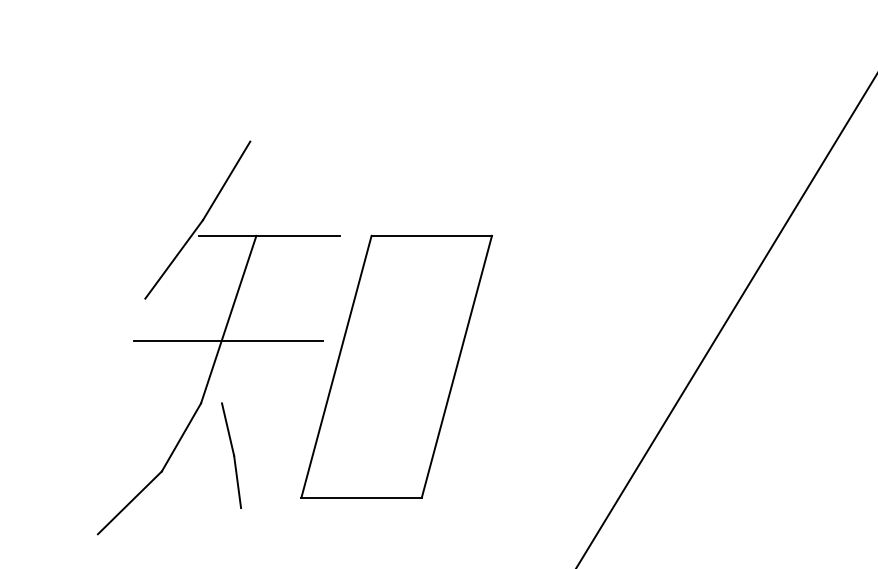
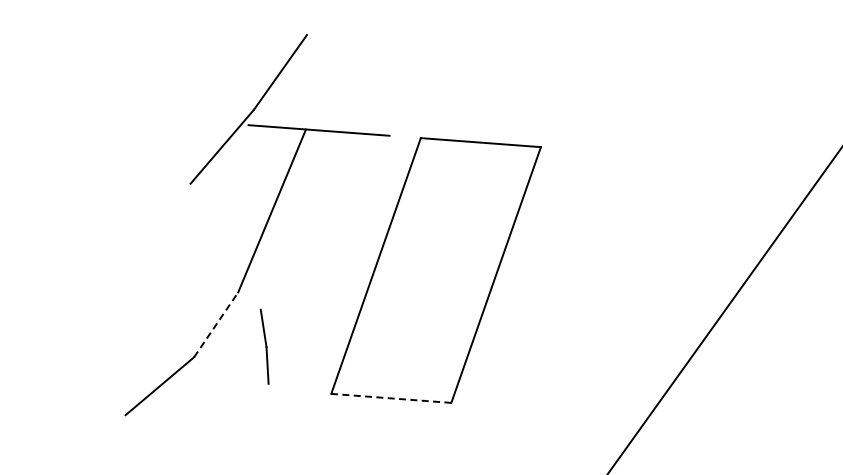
line: (228, 340) -> (270, 231), removed
line: (181, 436) -> (216, 323), solid -> dashed
part: (231, 455) -> (264, 346), size x0.7
line: (361, 497) -> (391, 398), solid -> dashed

